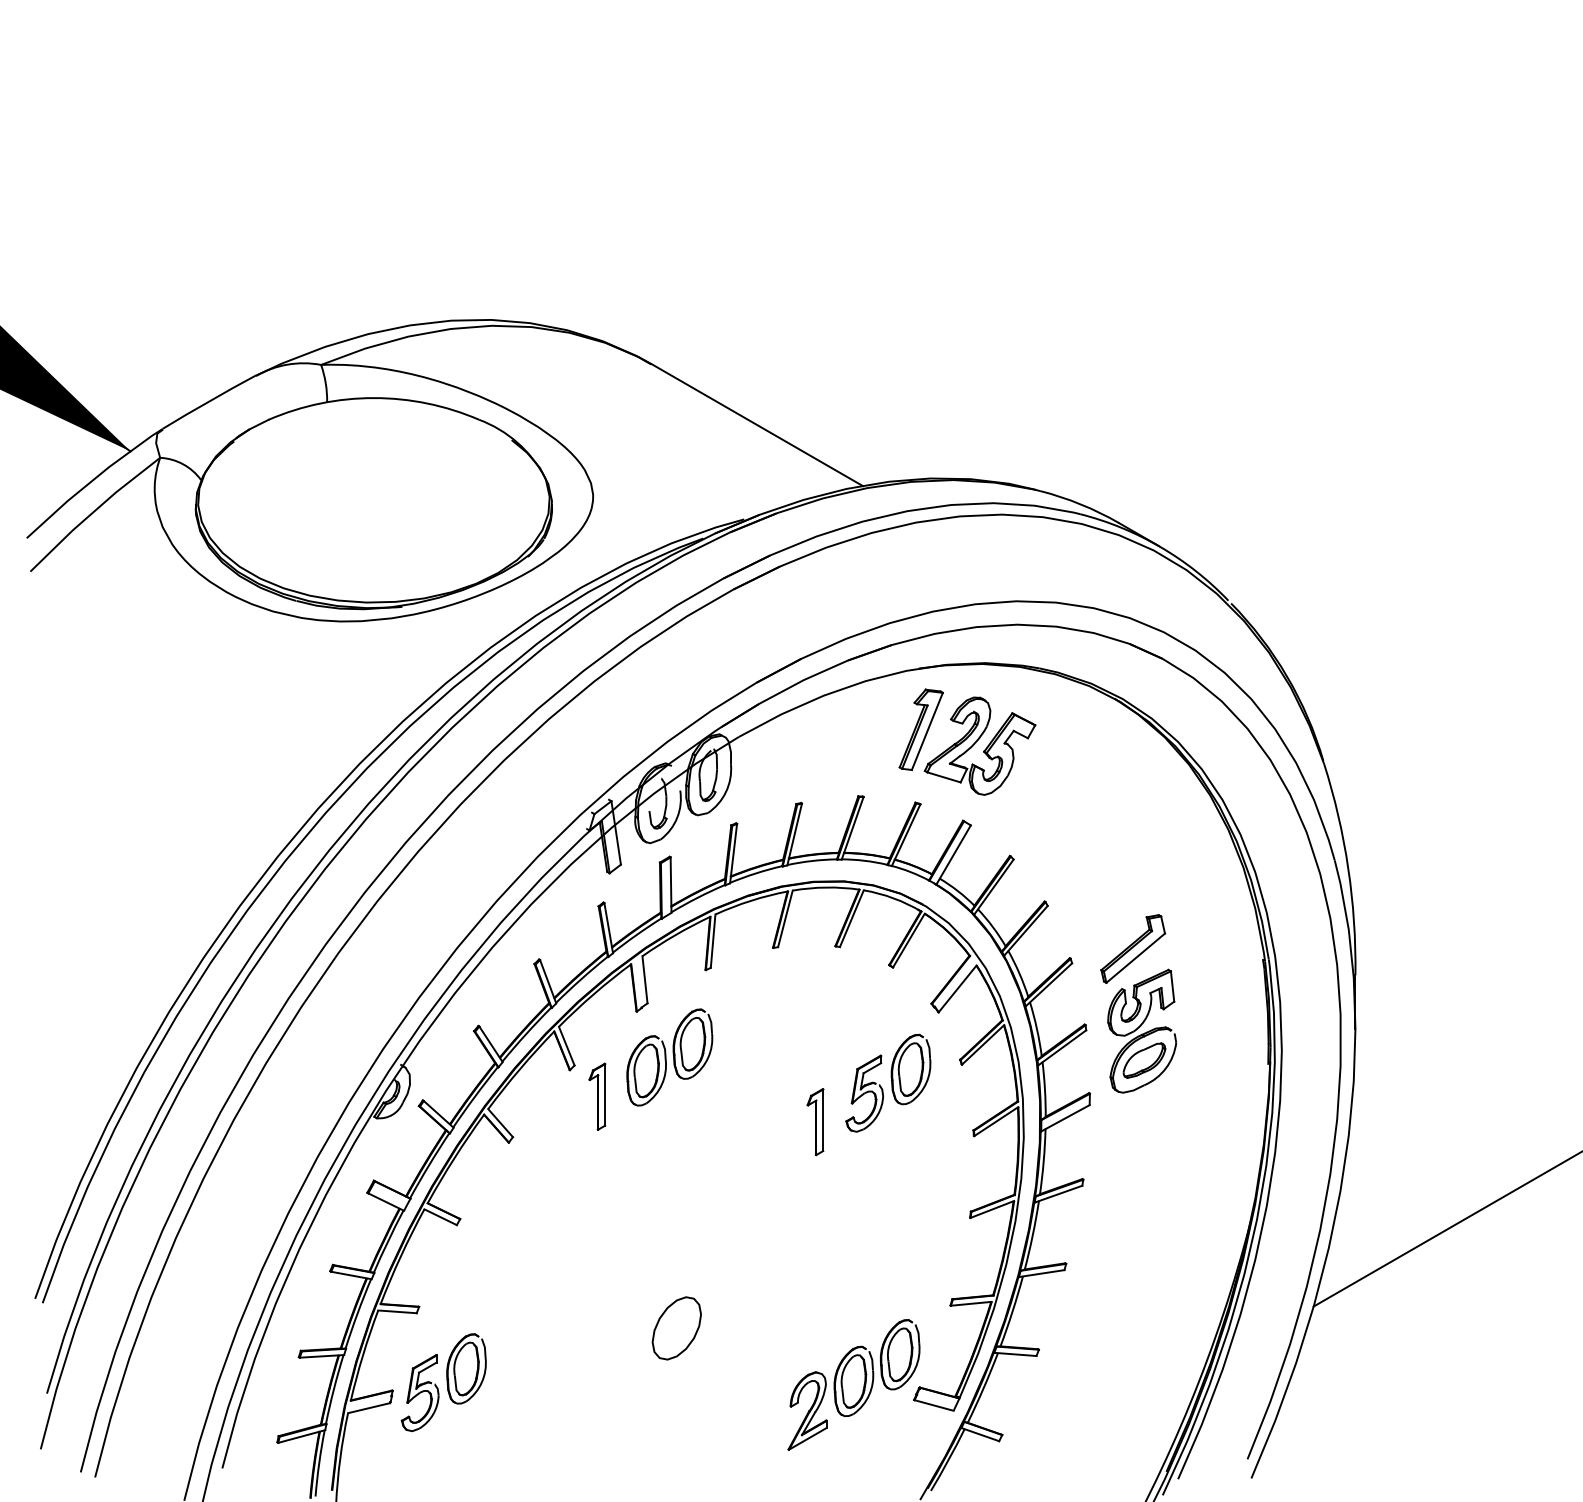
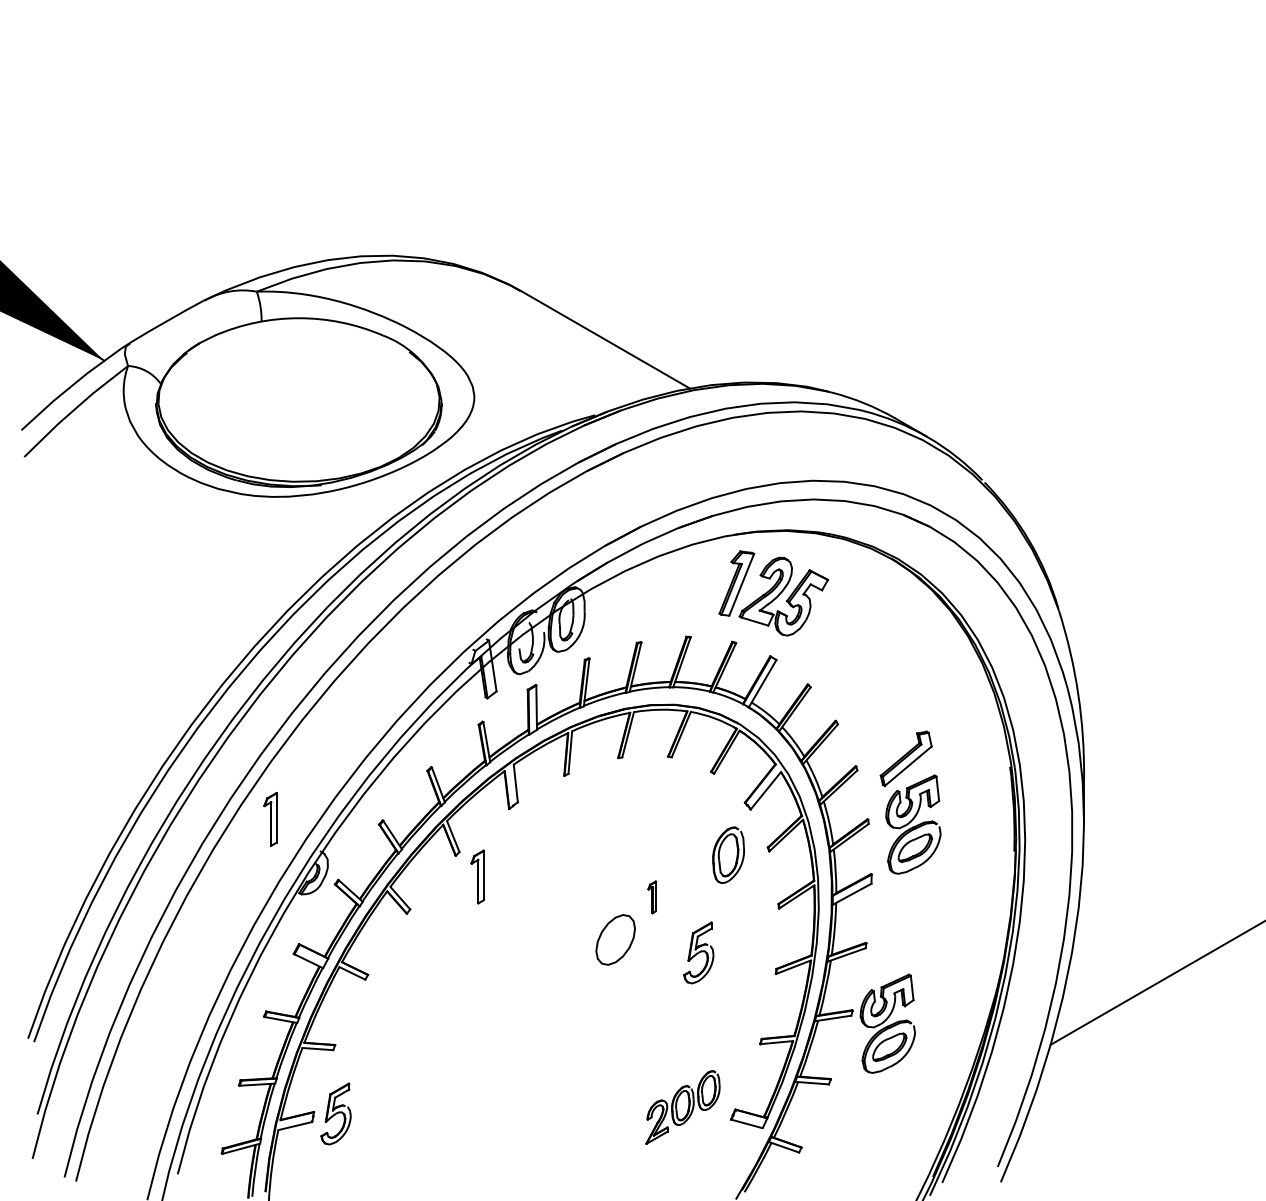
part: (338, 1024) -> (270, 819), added
part: (669, 1057) -> (535, 845), removed
part: (864, 1093) -> (698, 952), moved
part: (815, 1122) -> (652, 897), size x0.6
part: (1110, 1279) -> (888, 1023), added
part: (676, 1328) -> (615, 940), moved
part: (466, 1368) -> (373, 1094), removed
part: (853, 1384) -> (682, 1107), size x0.7

